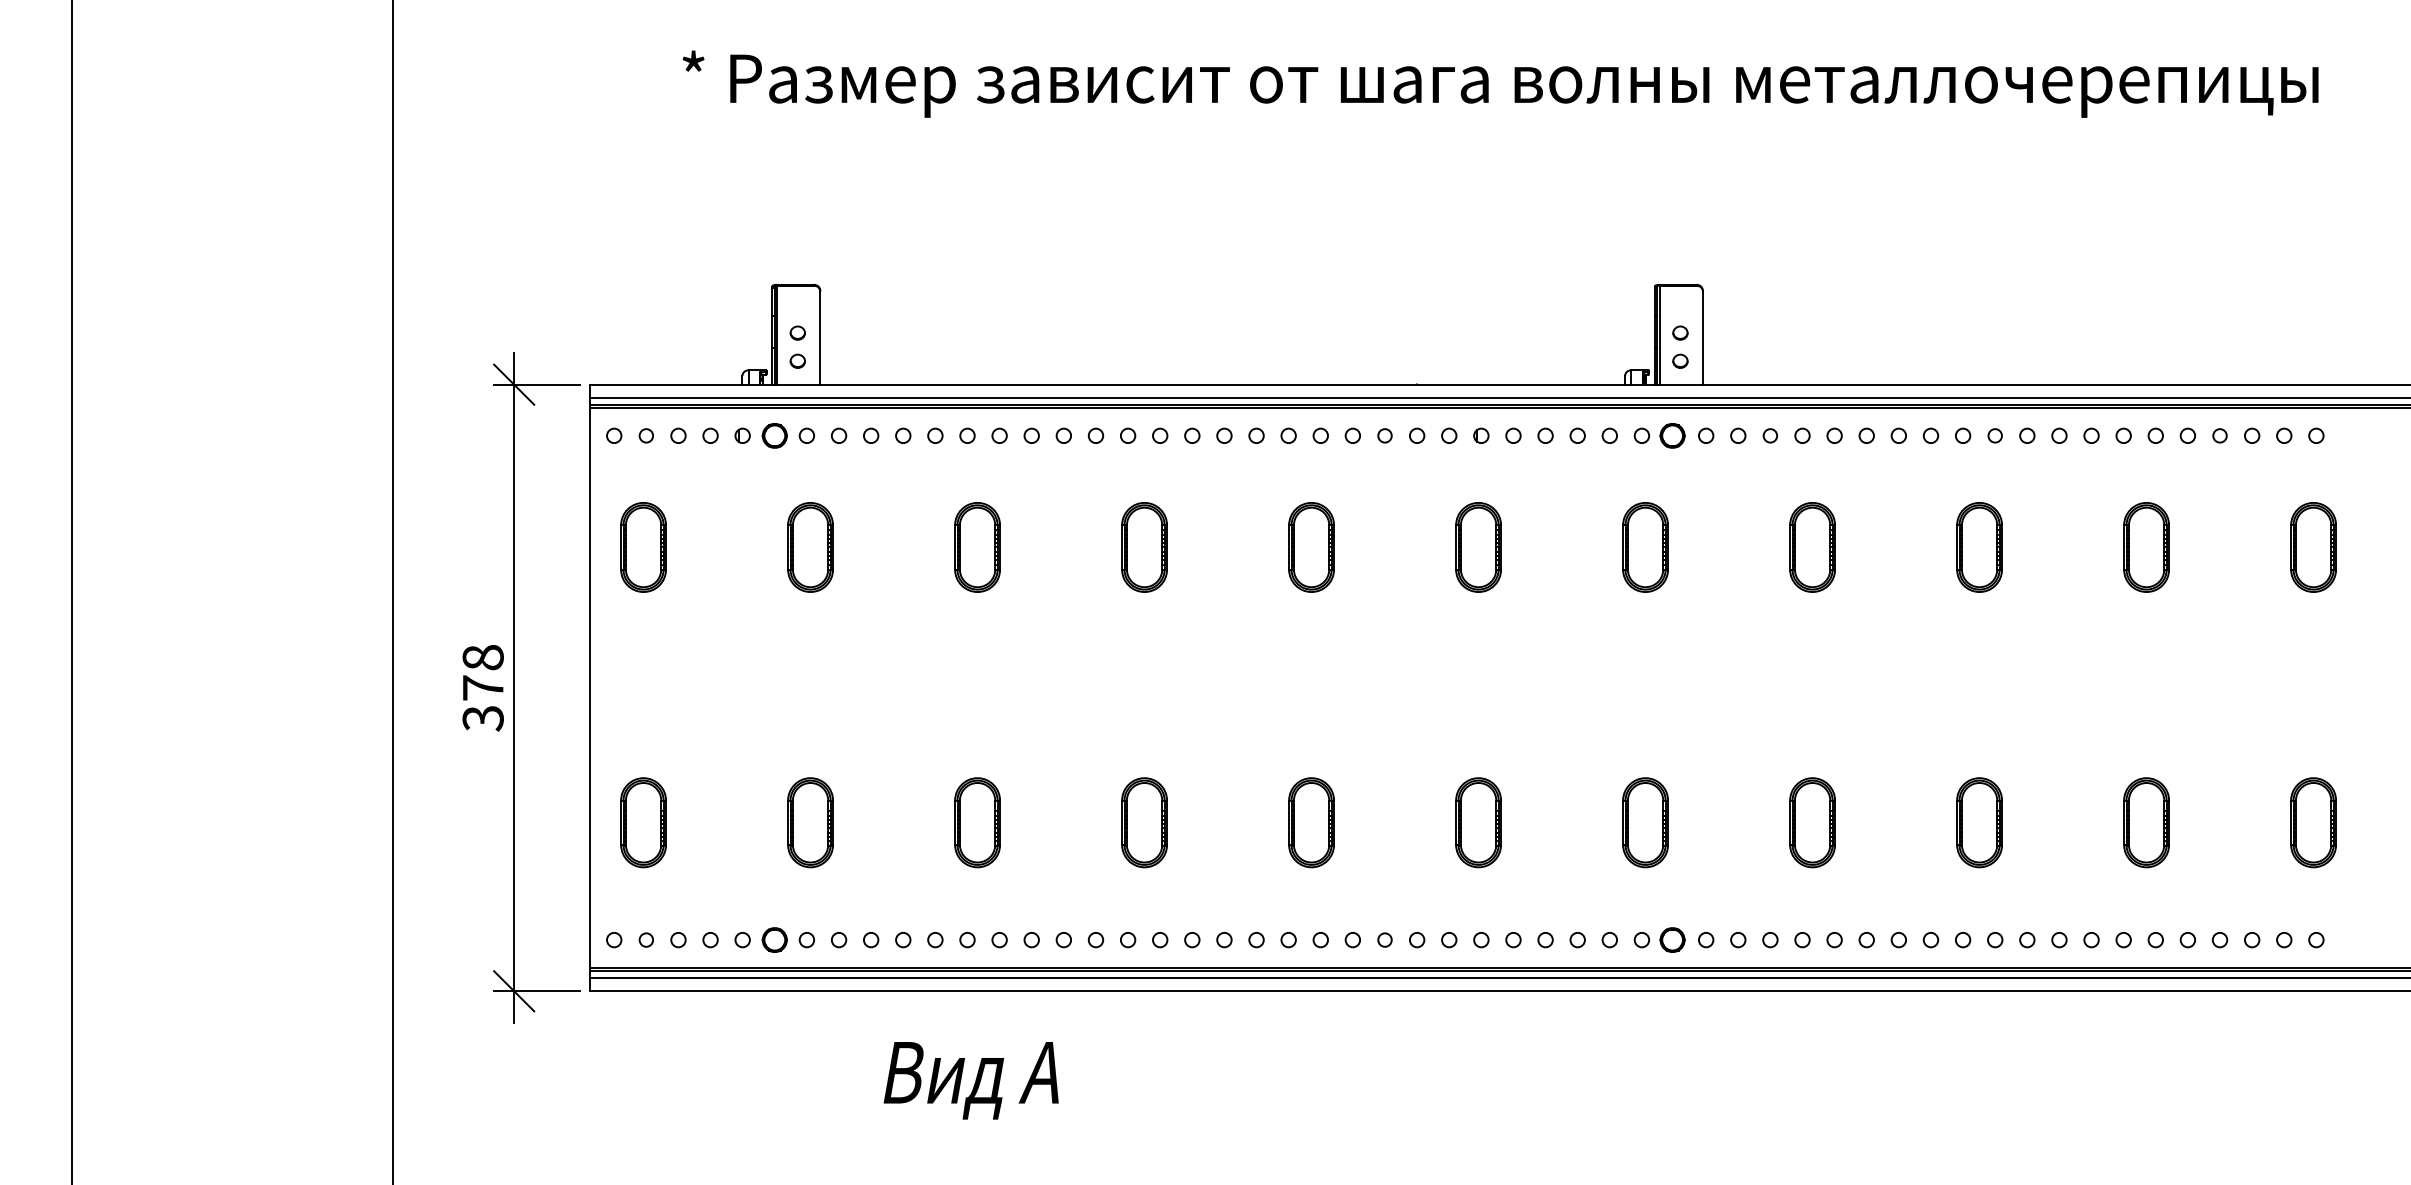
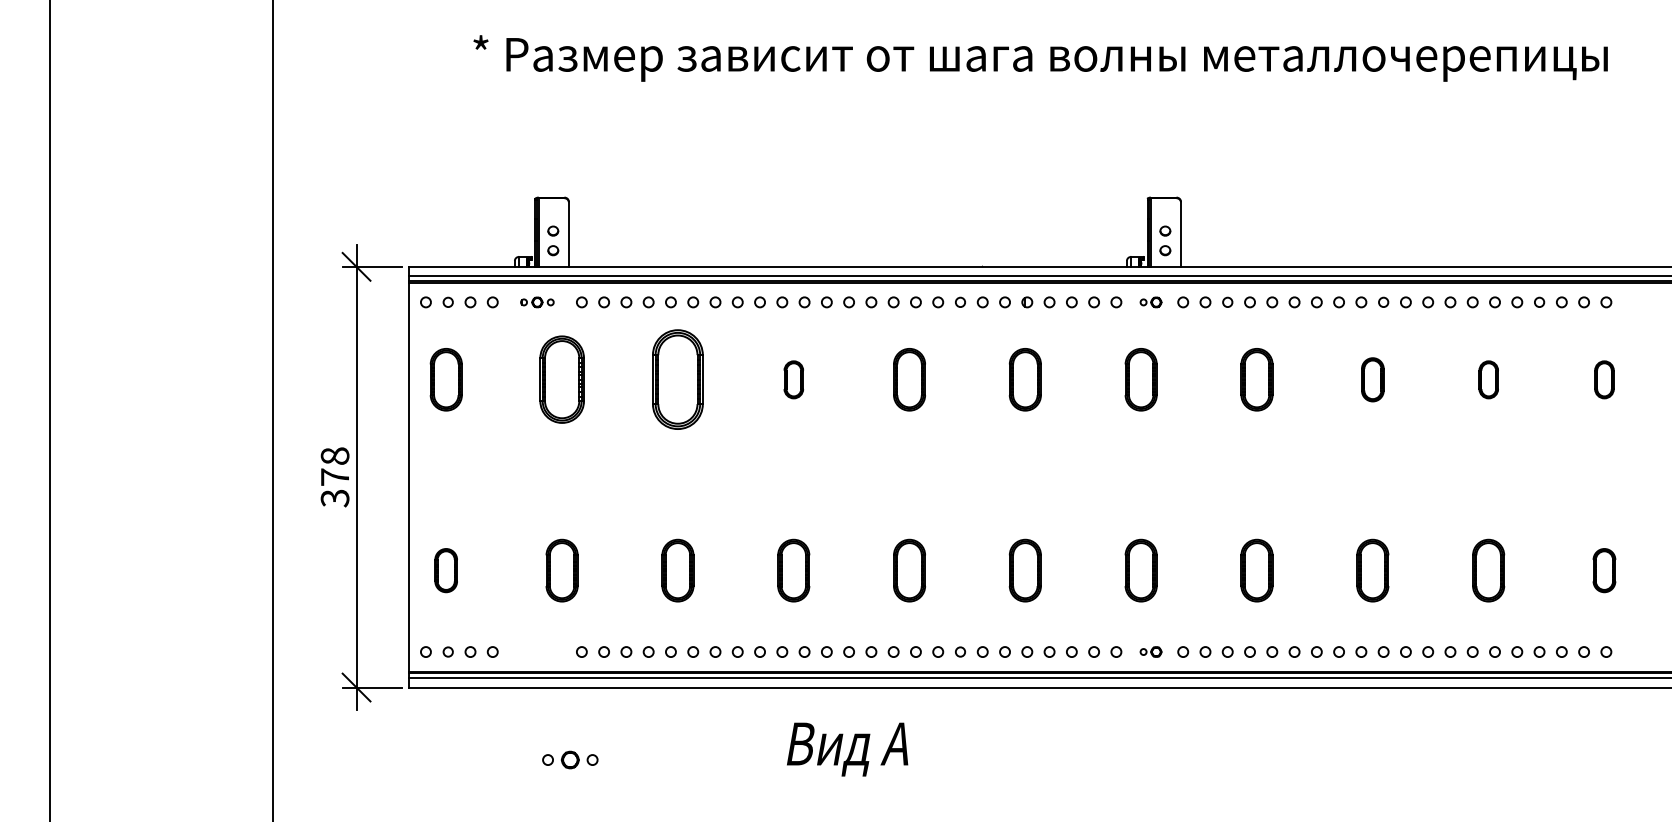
part: (775, 436) -> (537, 302), size x0.6
part: (1659, 436) -> (1150, 302), size x0.6
part: (809, 547) -> (561, 379), size x1.4
part: (976, 547) -> (677, 379), size x1.6
part: (1144, 547) -> (793, 379), size x0.6
part: (1979, 547) -> (1372, 379), size x0.7
part: (2146, 547) -> (1488, 379), size x0.6
part: (2313, 547) -> (1604, 379), size x0.6
part: (642, 822) -> (445, 570), size x0.7
part: (2313, 822) -> (1604, 570), size x0.7
part: (775, 939) -> (570, 759), moved
part: (1659, 939) -> (1150, 651), size x0.6
text: (971, 1080) -> (847, 749), moved

